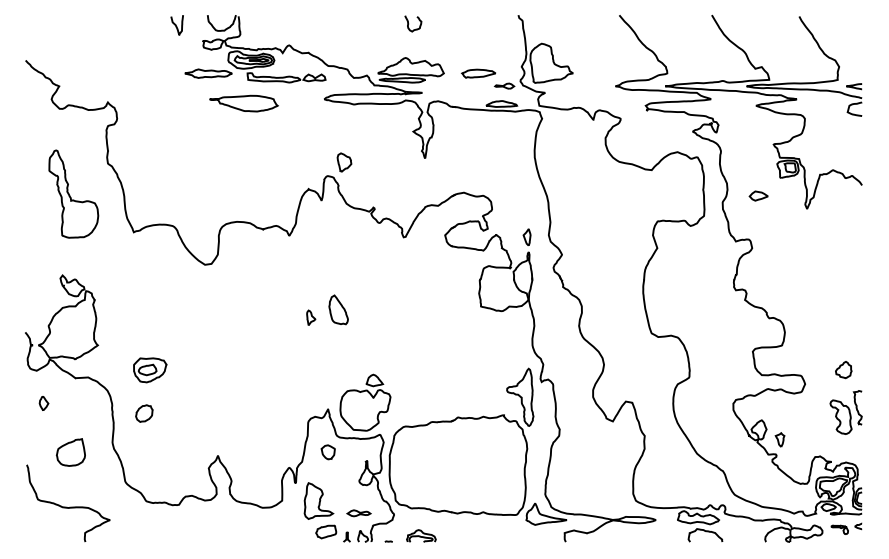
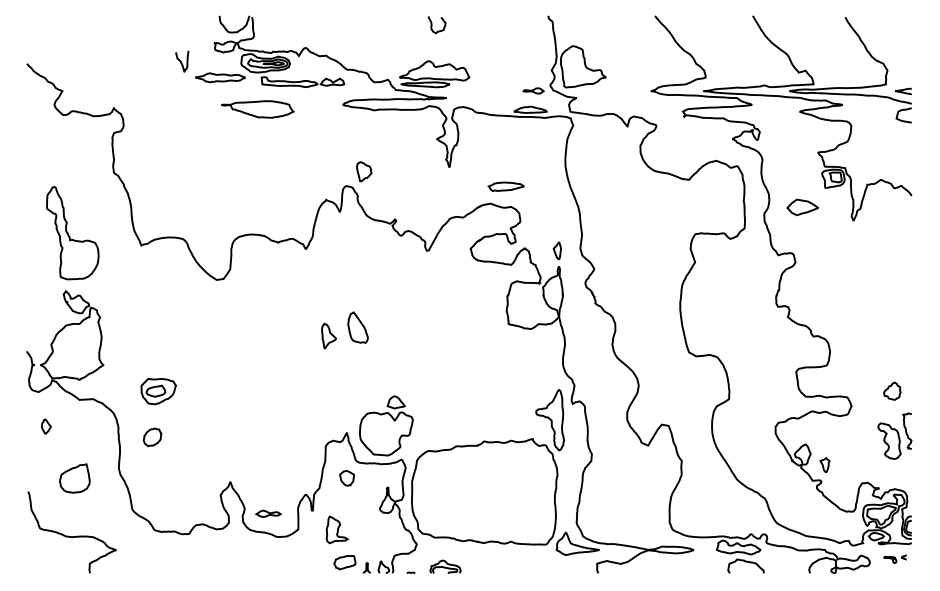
curve: (176, 25) -> (181, 61), moved
part: (478, 73) -> (505, 186), moved
part: (73, 194) -> (72, 233), moved
part: (757, 195) -> (801, 206), size x1.6
part: (310, 317) -> (328, 335), size x1.6
part: (319, 500) -> (337, 529), size x0.7
part: (358, 512) -> (268, 513), moved
part: (845, 528) -> (894, 558), size x0.7

